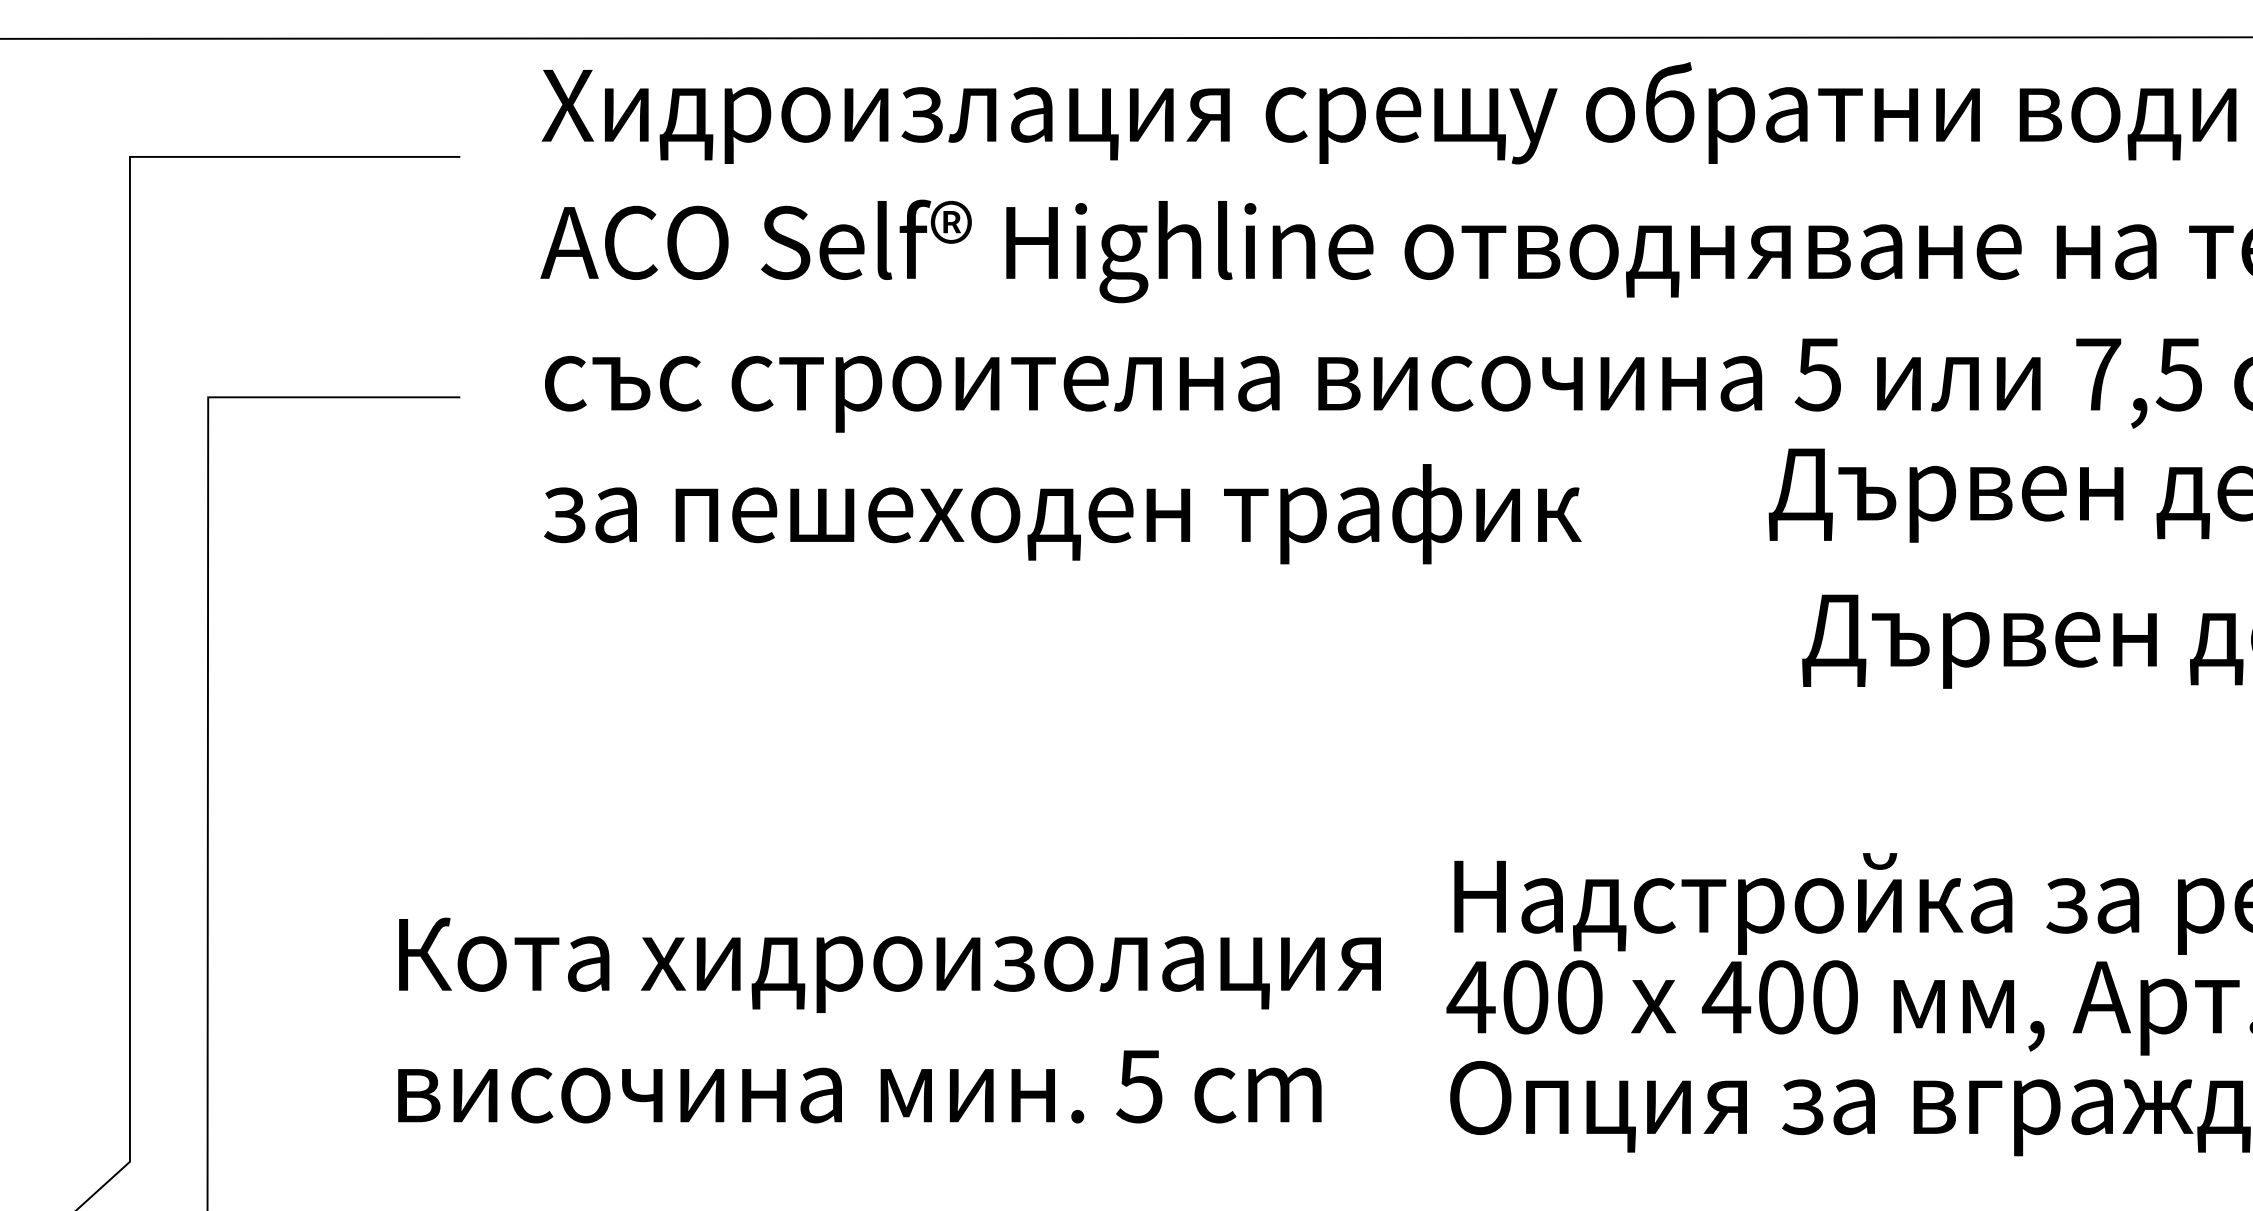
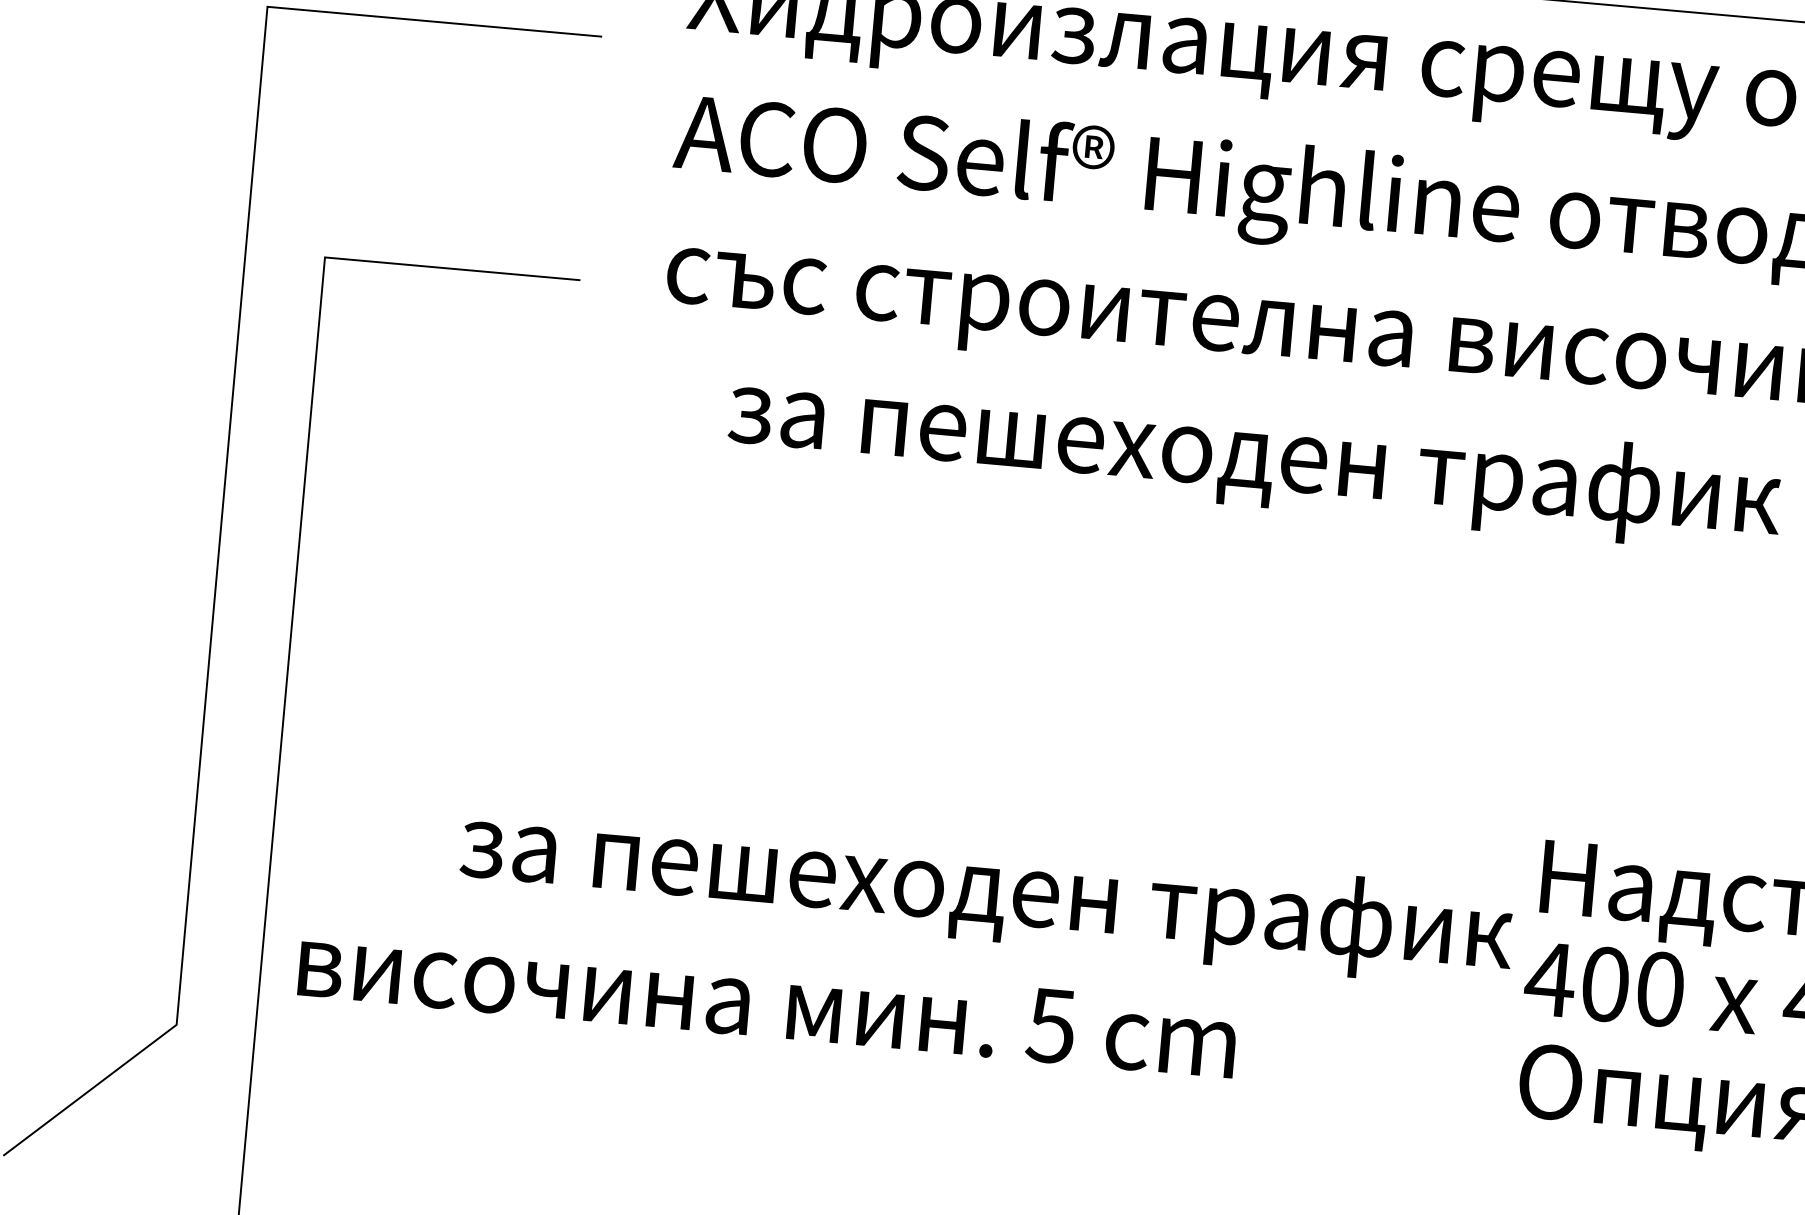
text: (1062, 514) -> (1254, 460), moved
text: (912, 962) -> (987, 893), Кота хидроизолация -> за пешеходен трафик
text: (859, 1086) -> (767, 1000), moved

